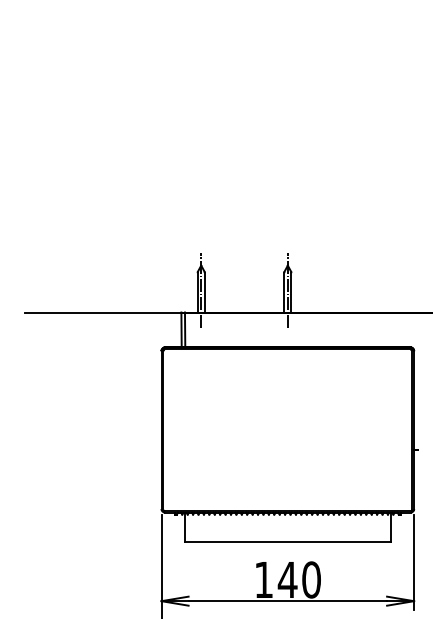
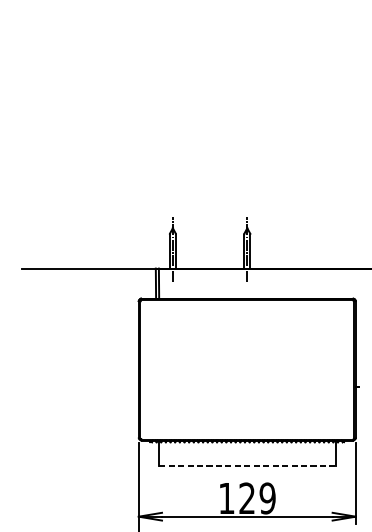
line: (288, 542) -> (247, 466), solid -> dashed
text: (298, 579) -> (256, 498), 140 -> 129

